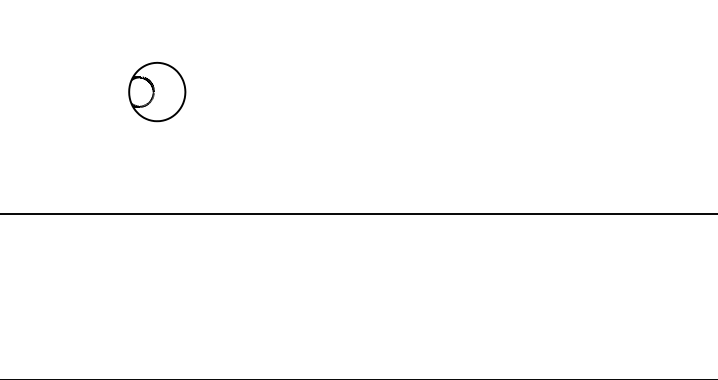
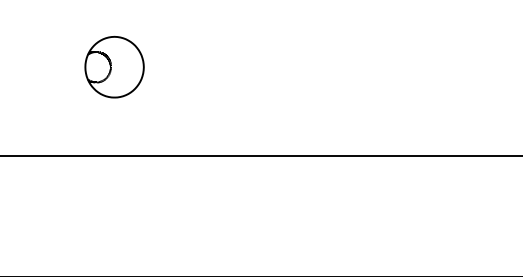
part: (157, 91) -> (114, 66), size x1.43

